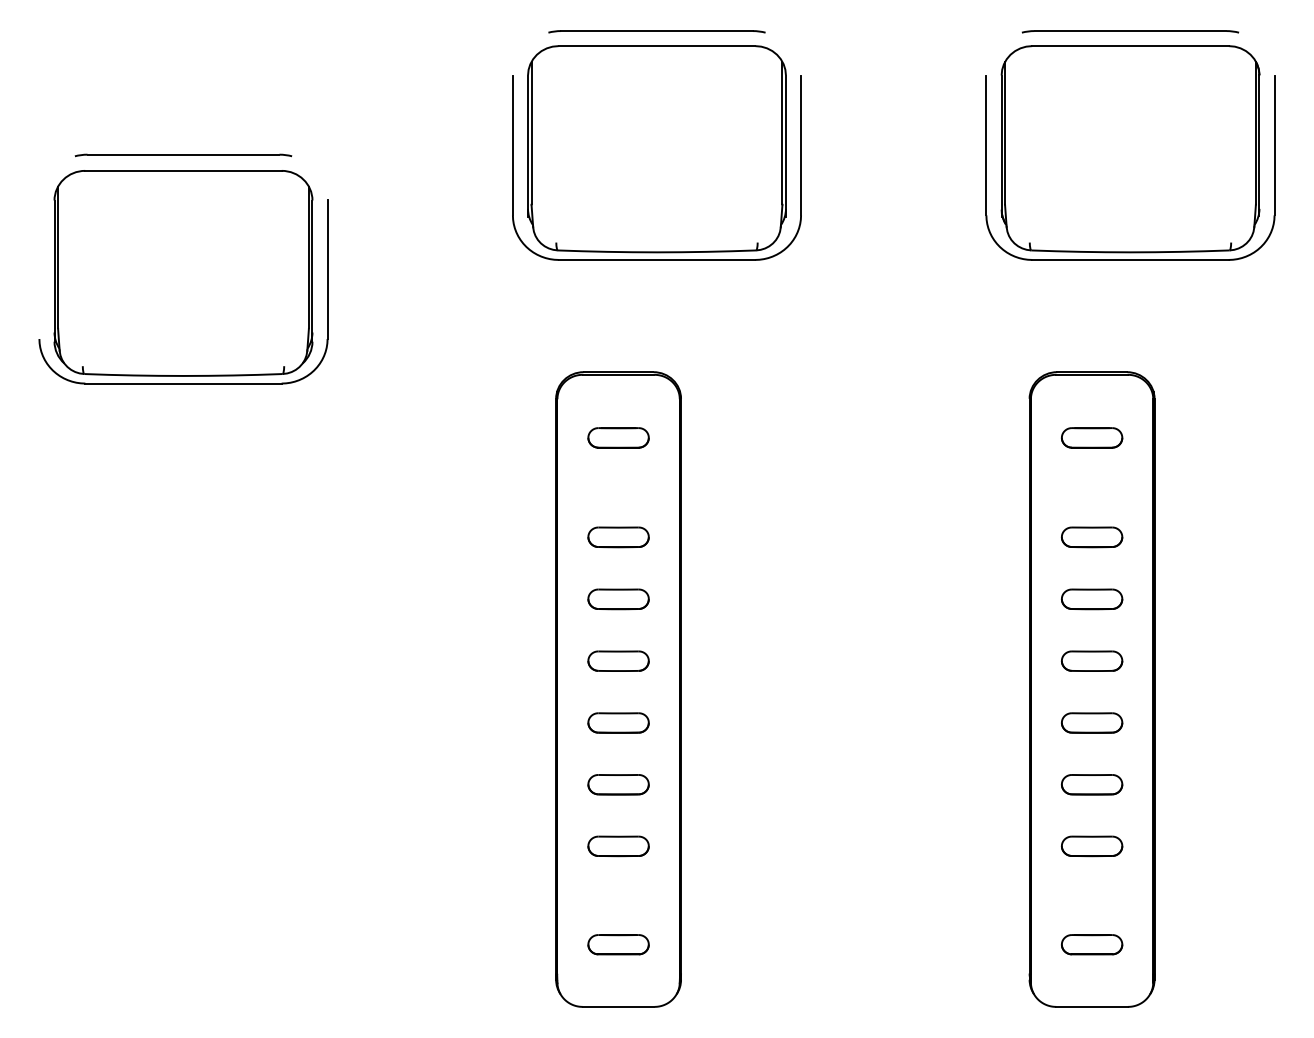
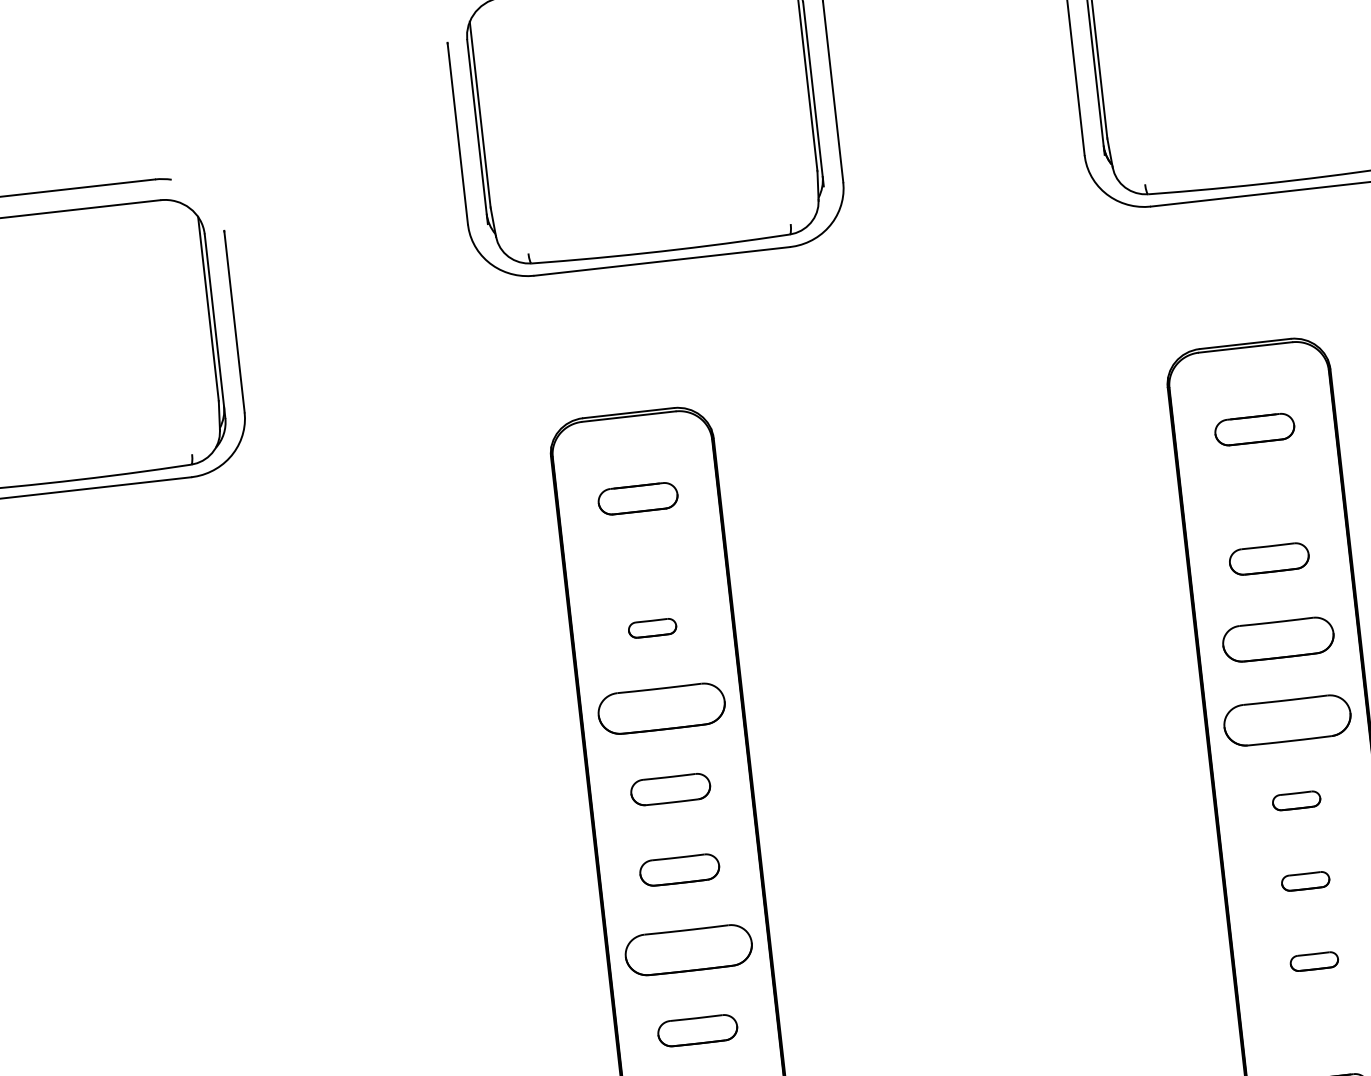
part: (618, 537) -> (652, 628), size x0.6
part: (618, 599) -> (661, 709), size x1.6
part: (1091, 599) -> (1277, 640), size x1.4
part: (1091, 660) -> (1286, 719), size x1.6
part: (1092, 722) -> (1296, 800), size x0.6
part: (618, 784) -> (688, 950), size x1.6
part: (1092, 784) -> (1305, 880), size x0.6
part: (1091, 846) -> (1313, 961), size x0.6

